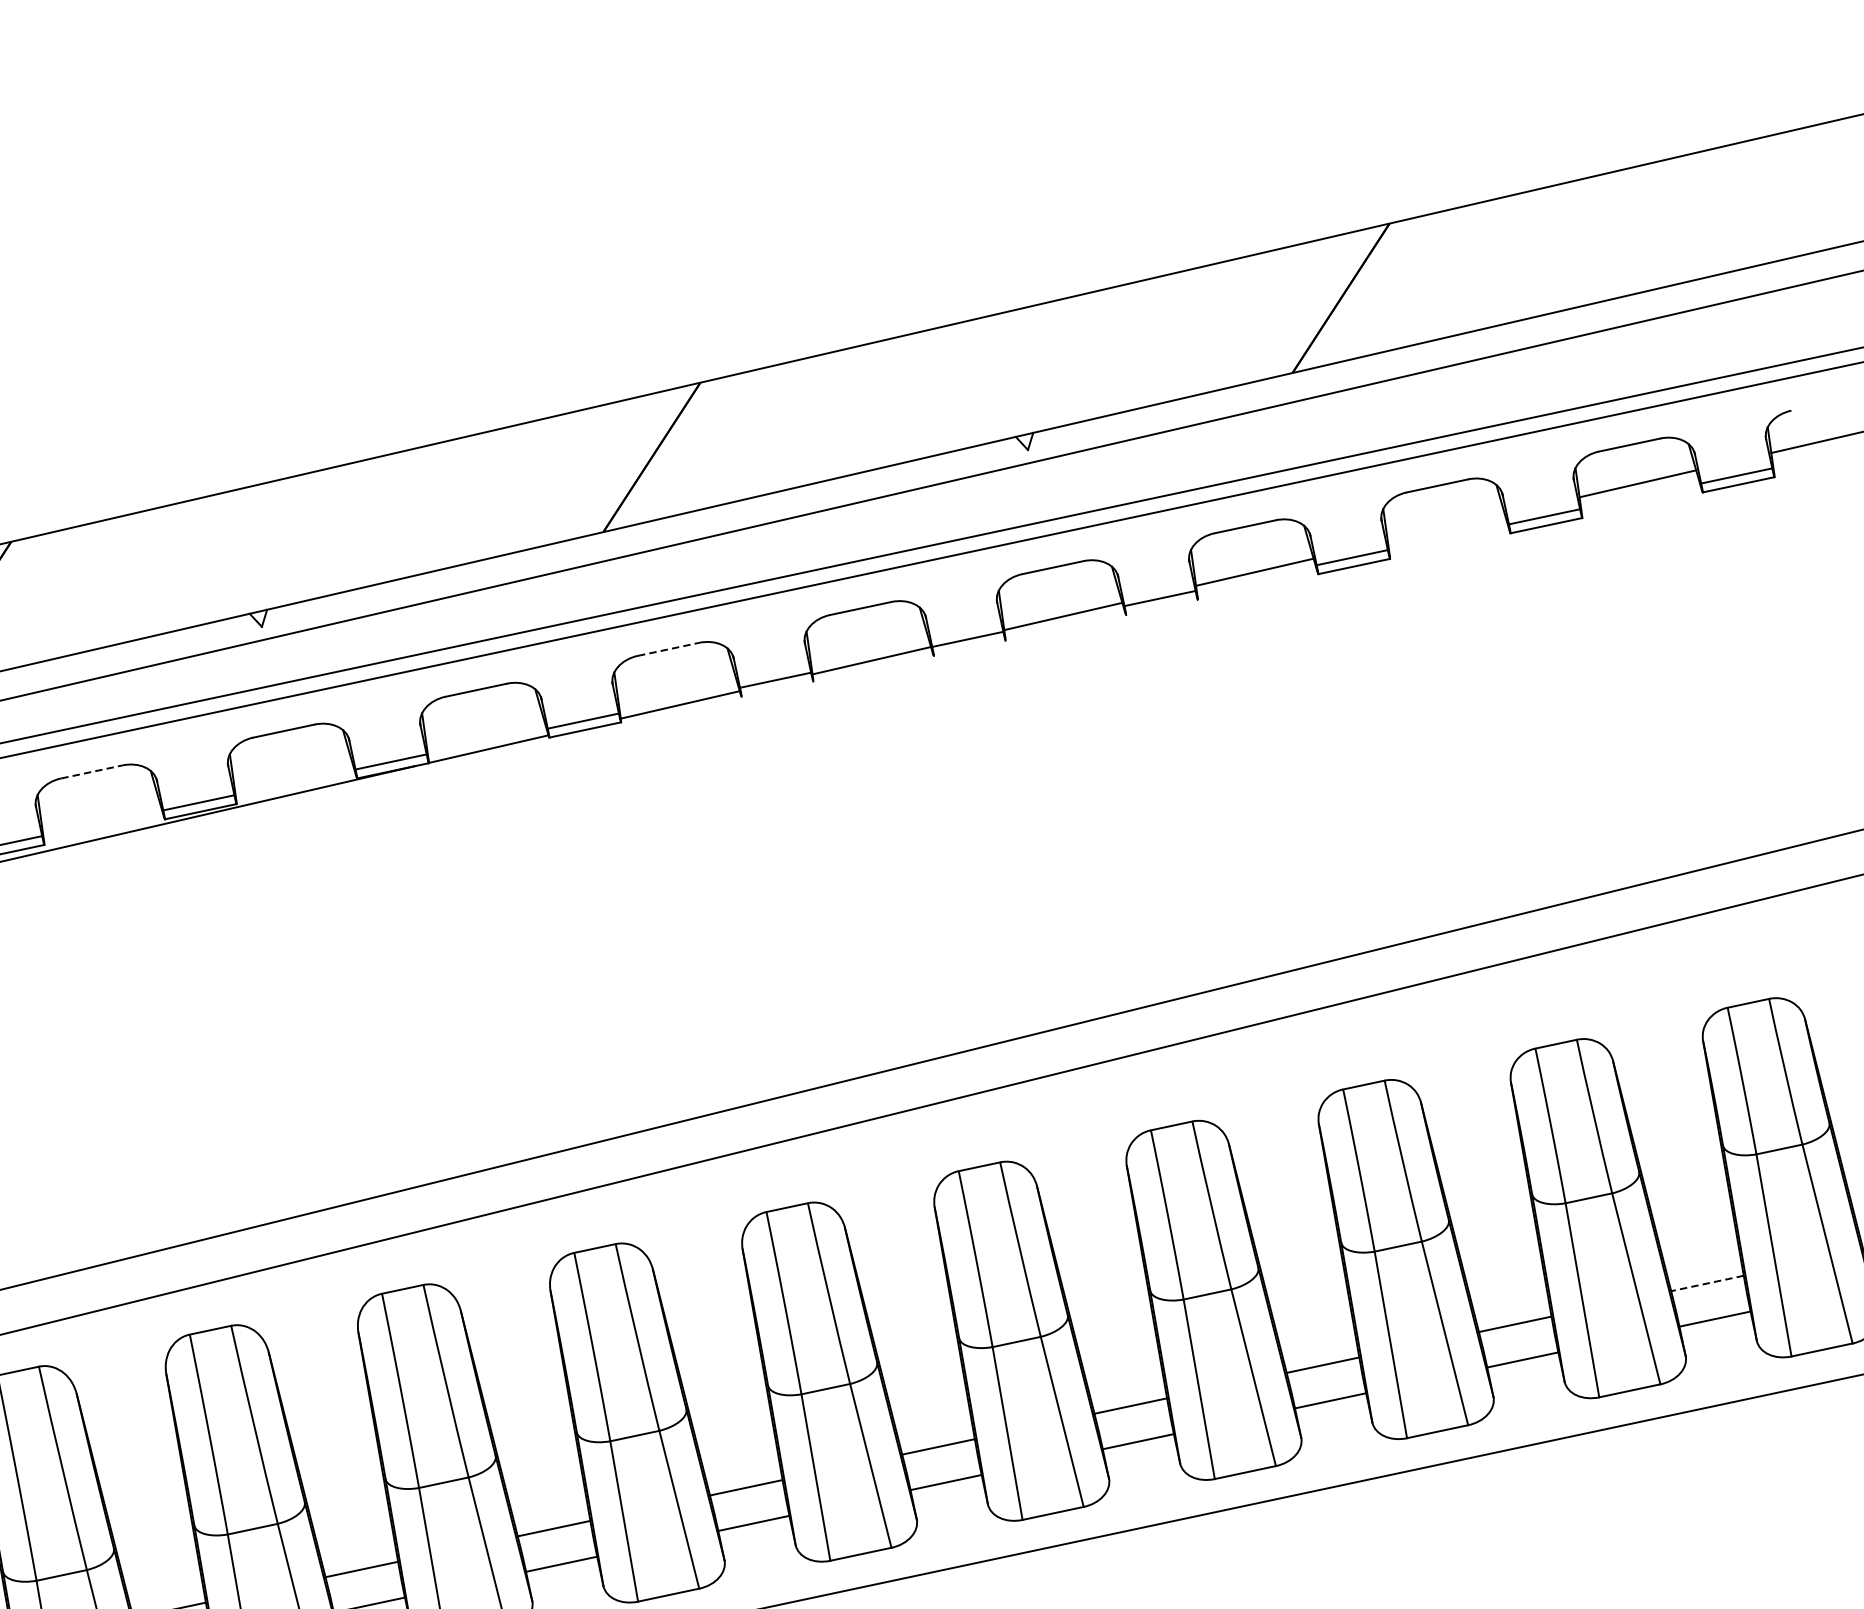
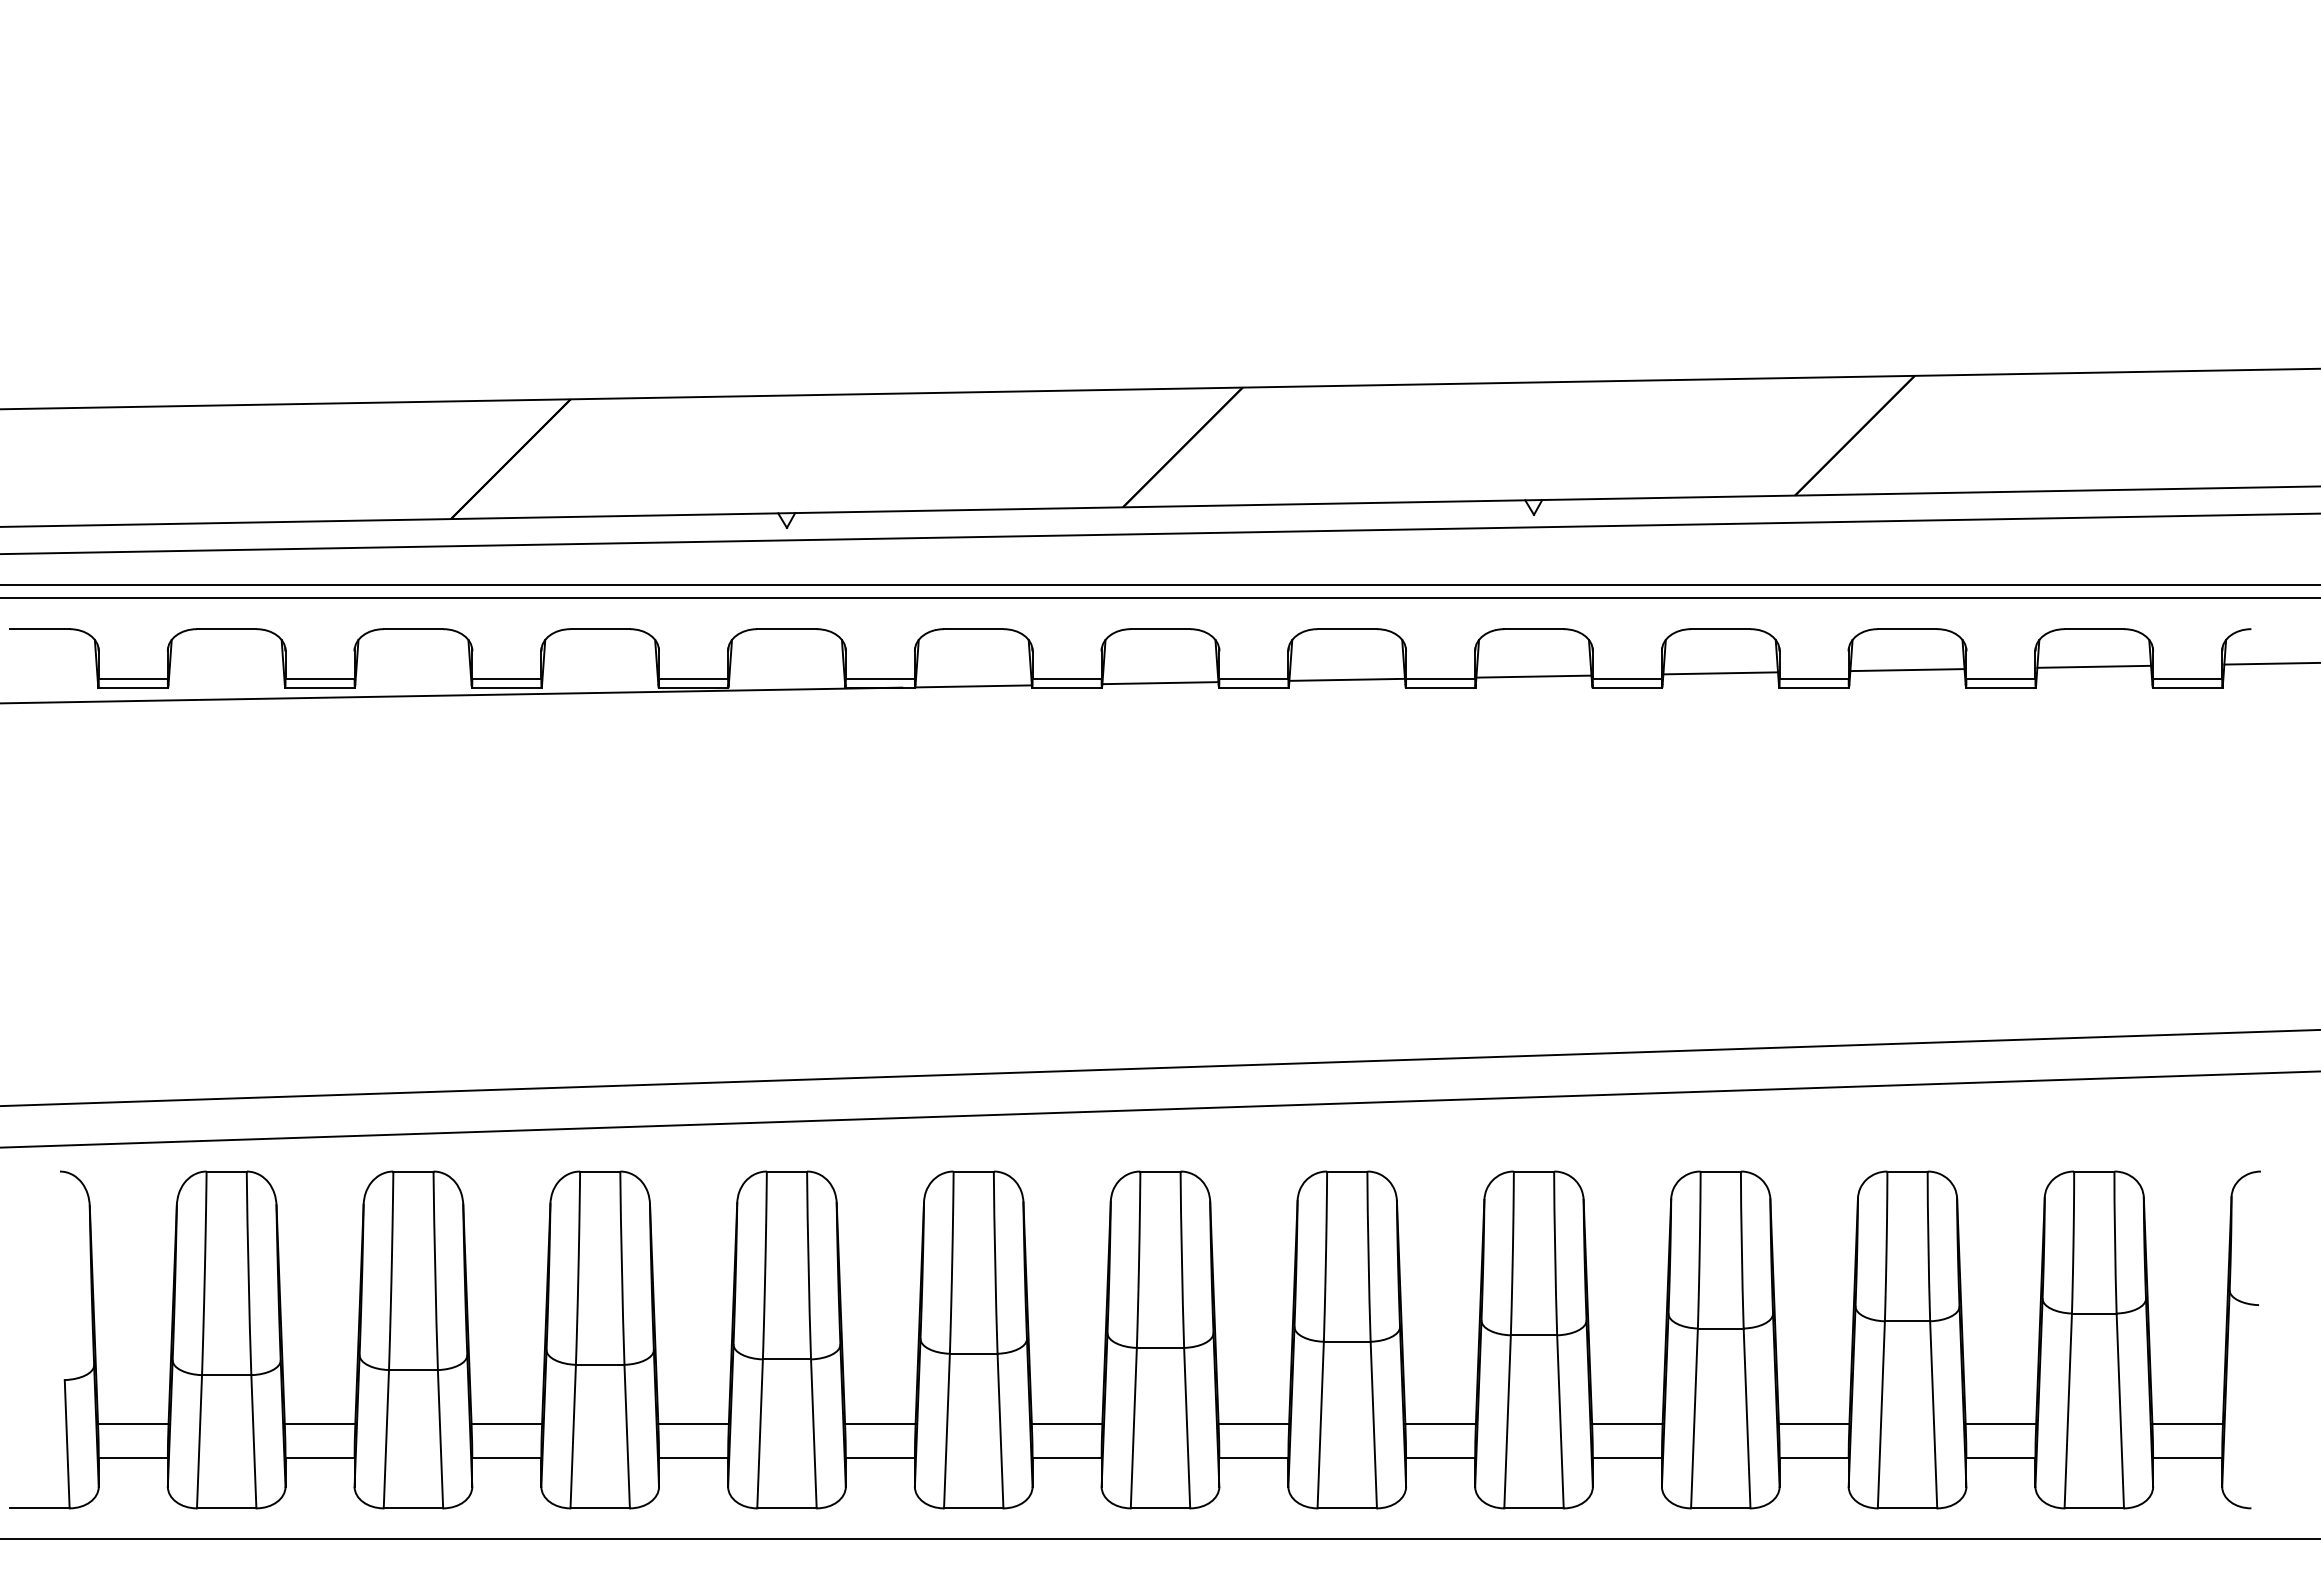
line: (1446, 528) -> (1907, 670), added
line: (1162, 607) -> (1627, 687), added
line: (969, 648) -> (1440, 687), added
line: (668, 649) -> (1160, 629), dashed -> solid
line: (777, 689) -> (1253, 687), added
line: (92, 772) -> (600, 629), dashed -> solid
line: (1706, 1283) -> (2000, 1423), dashed -> solid

